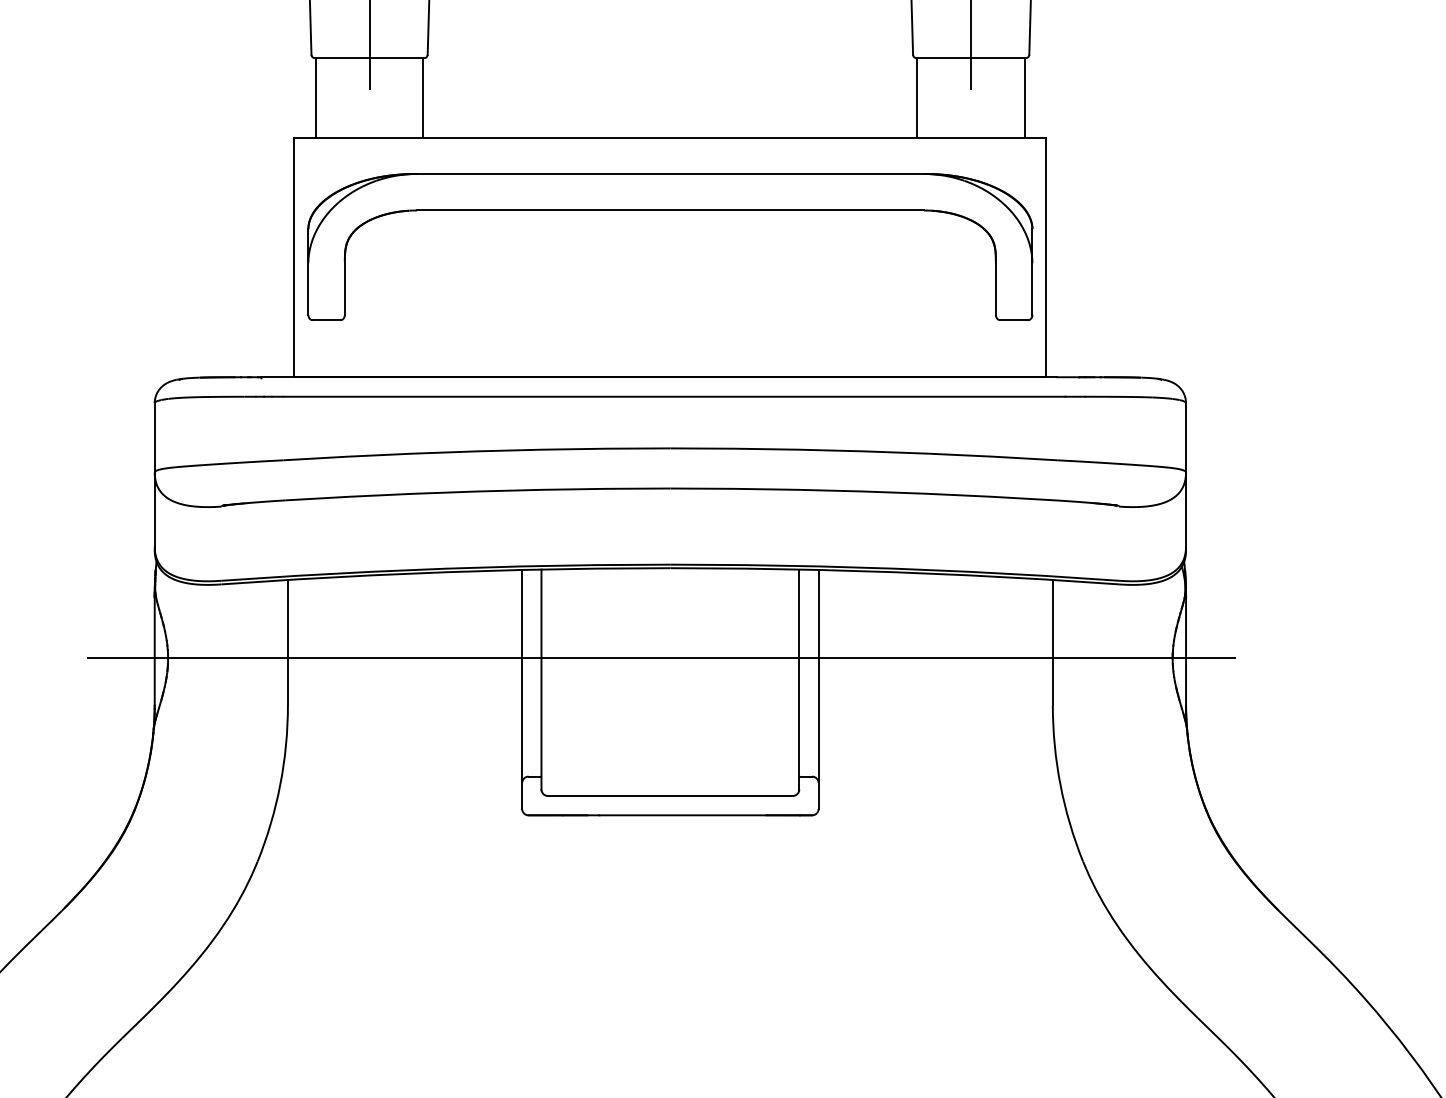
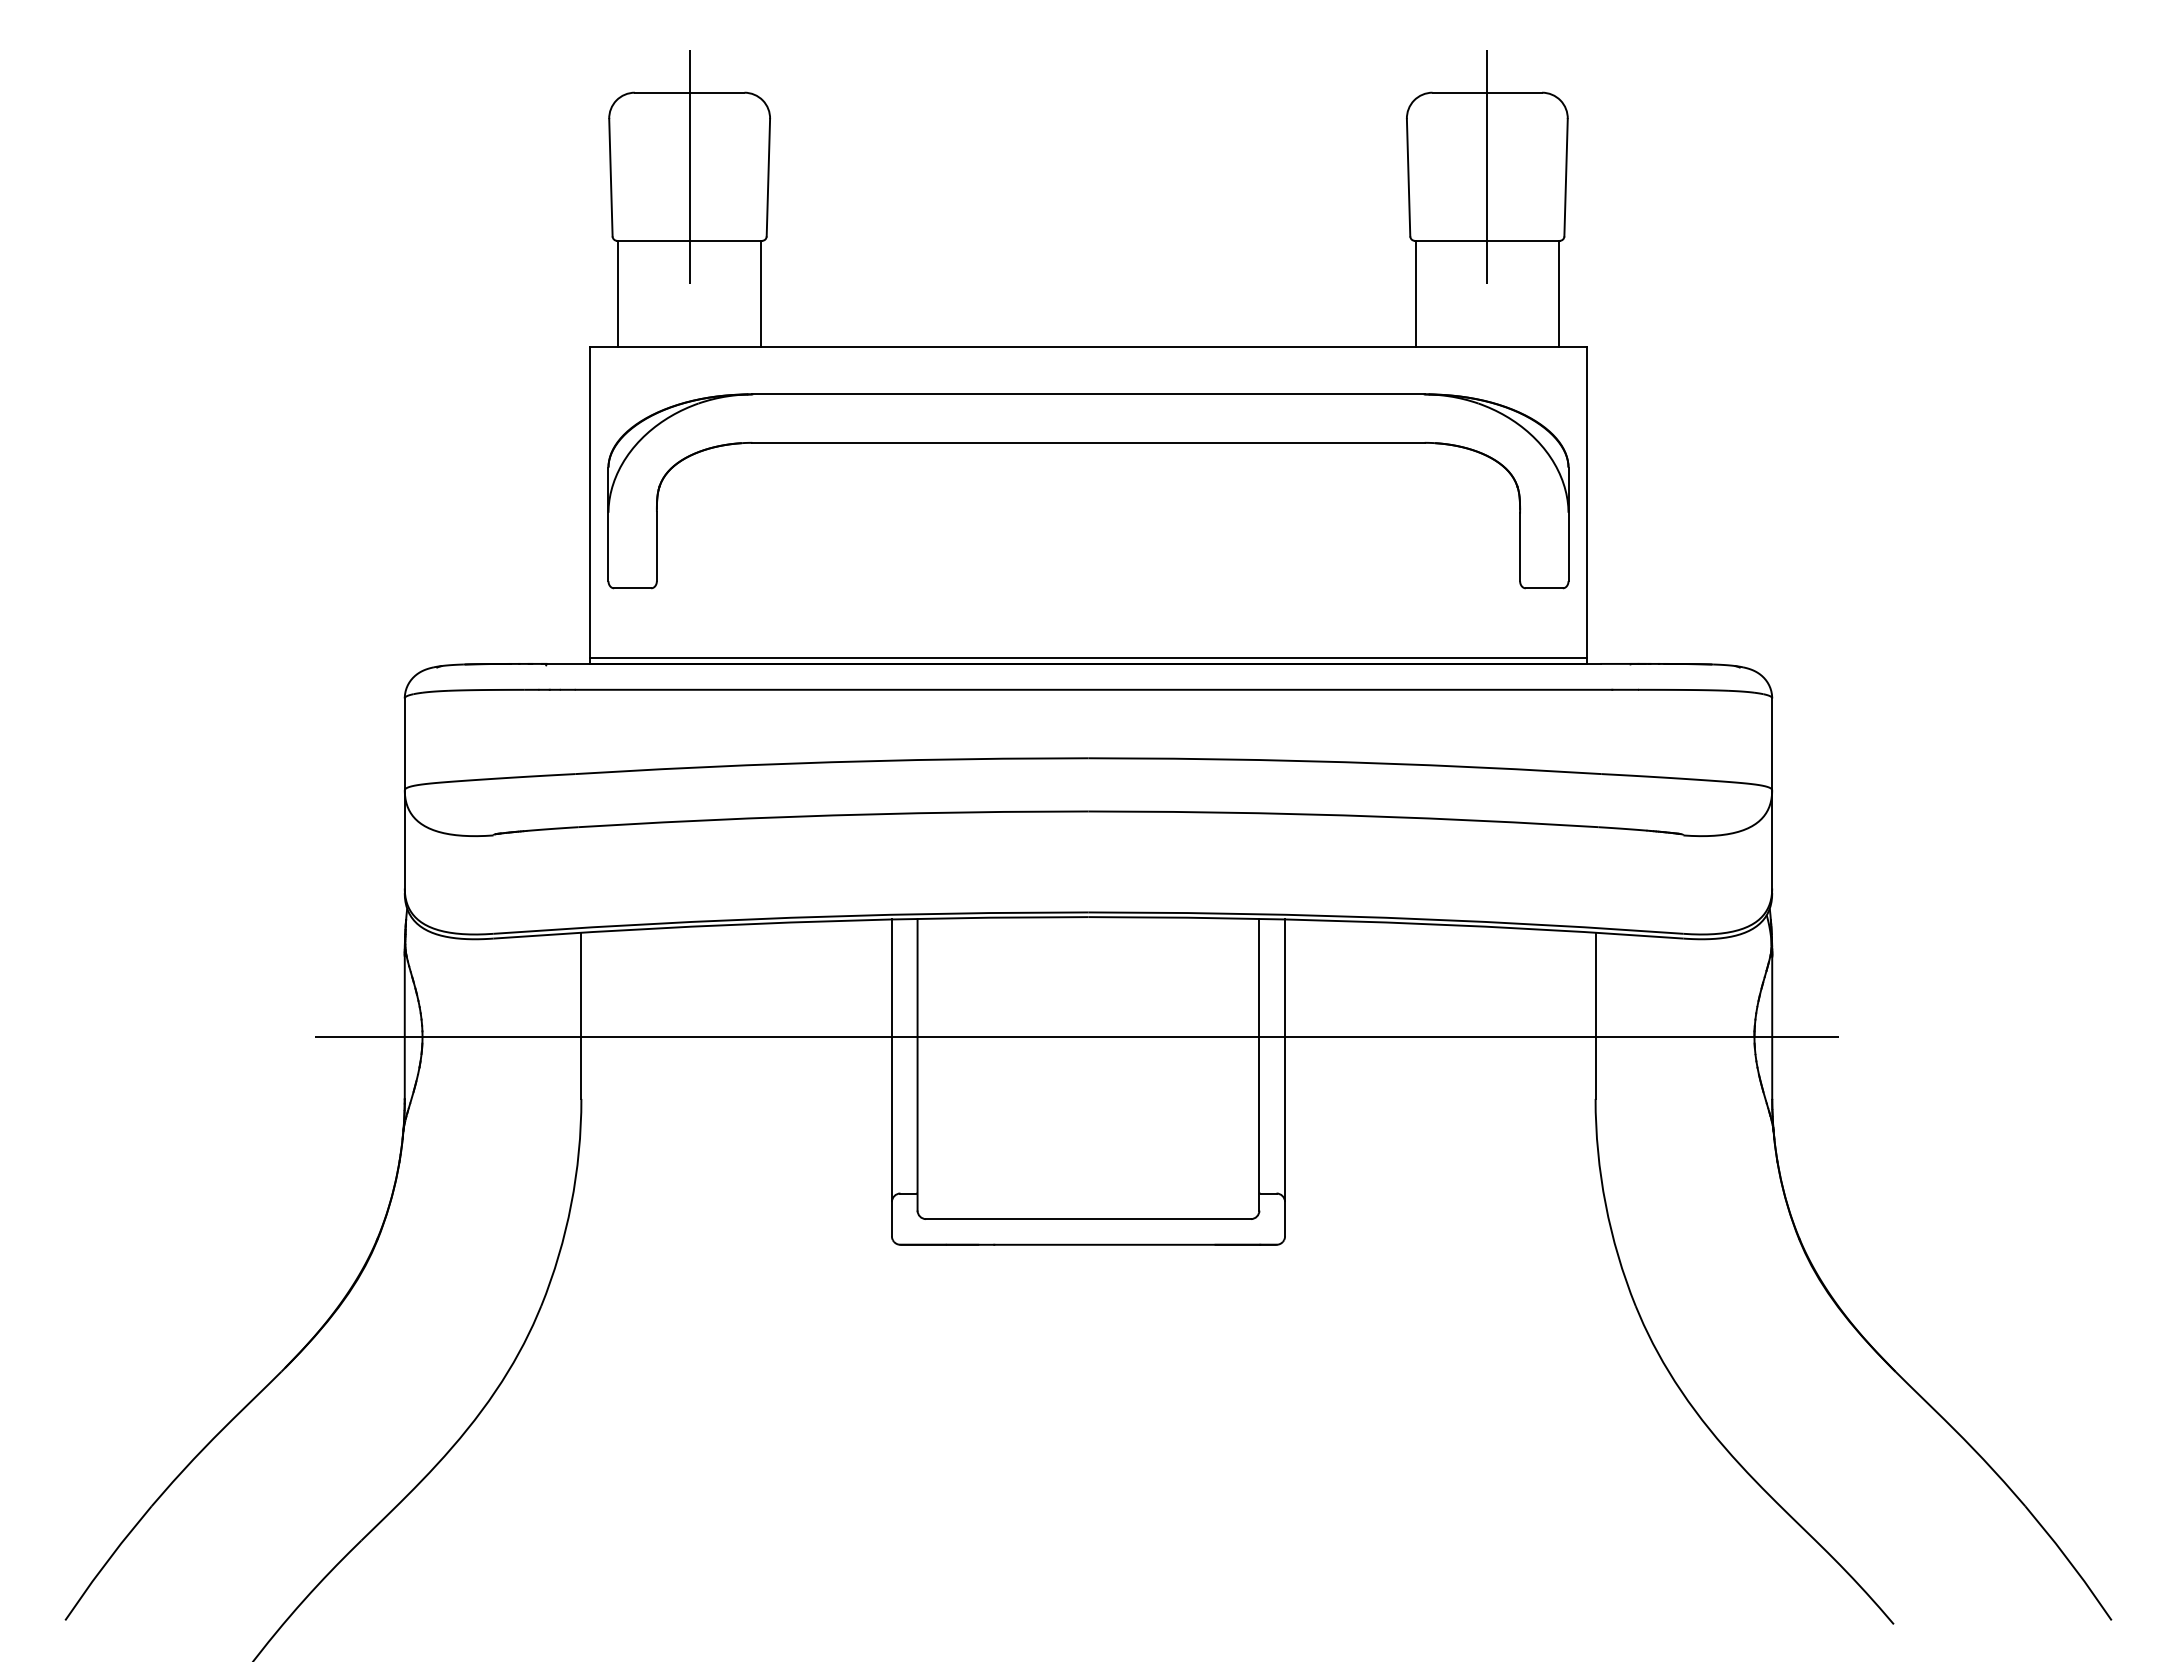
line: (670, 372) -> (1088, 657), added

